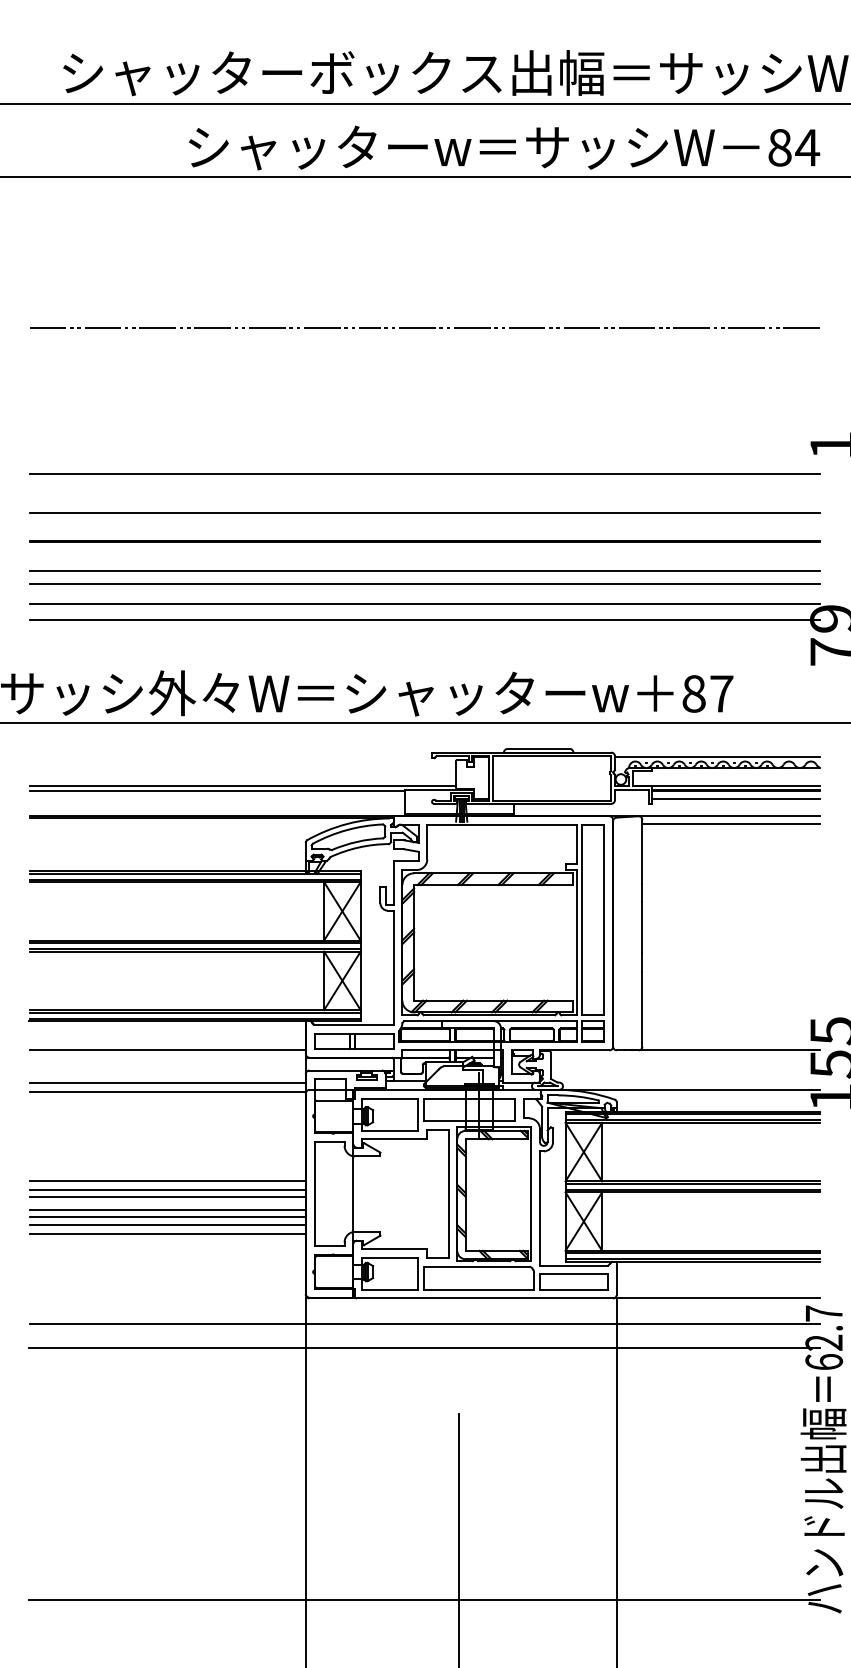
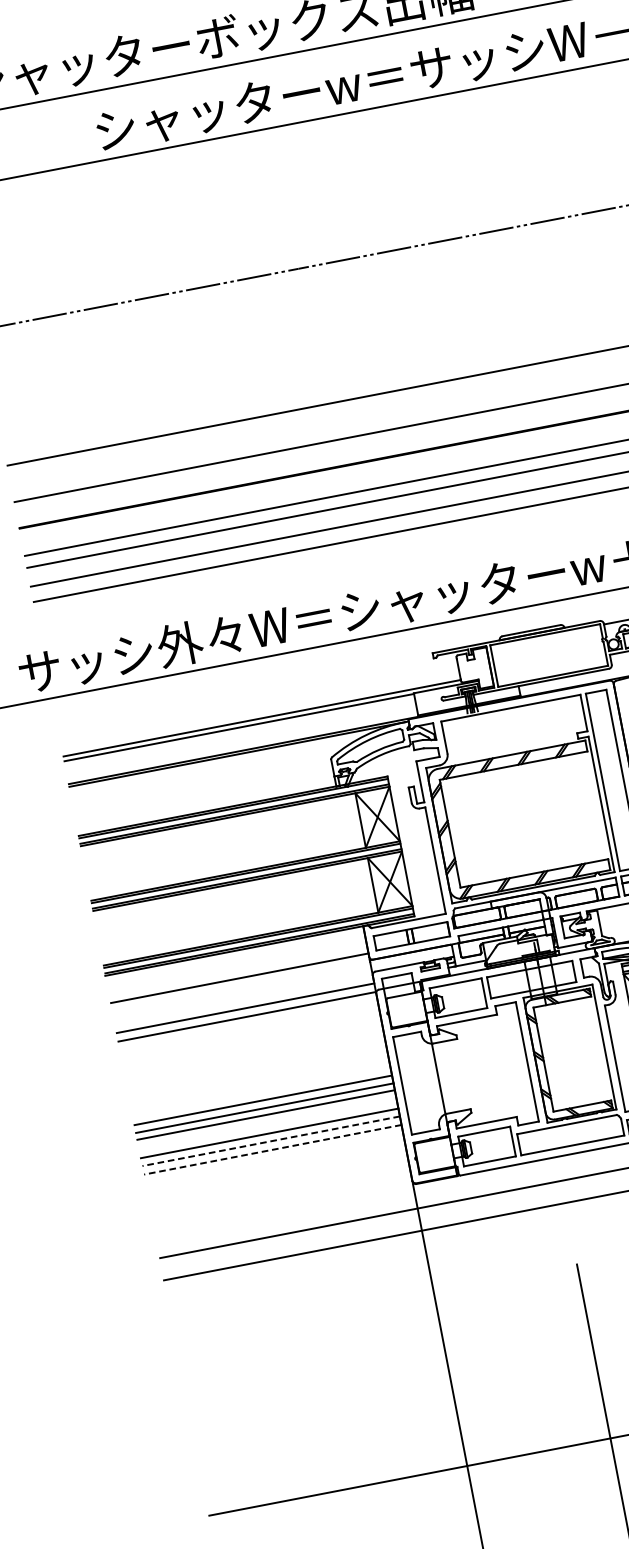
line: (167, 1209) -> (268, 1126), removed
line: (167, 1225) -> (271, 1141), solid -> dashed
line: (167, 1234) -> (272, 1149), solid -> dashed

